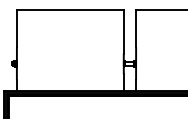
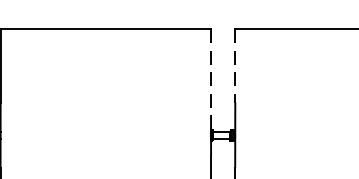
line: (136, 28) -> (236, 65), solid -> dashed
line: (123, 31) -> (210, 71), solid -> dashed

